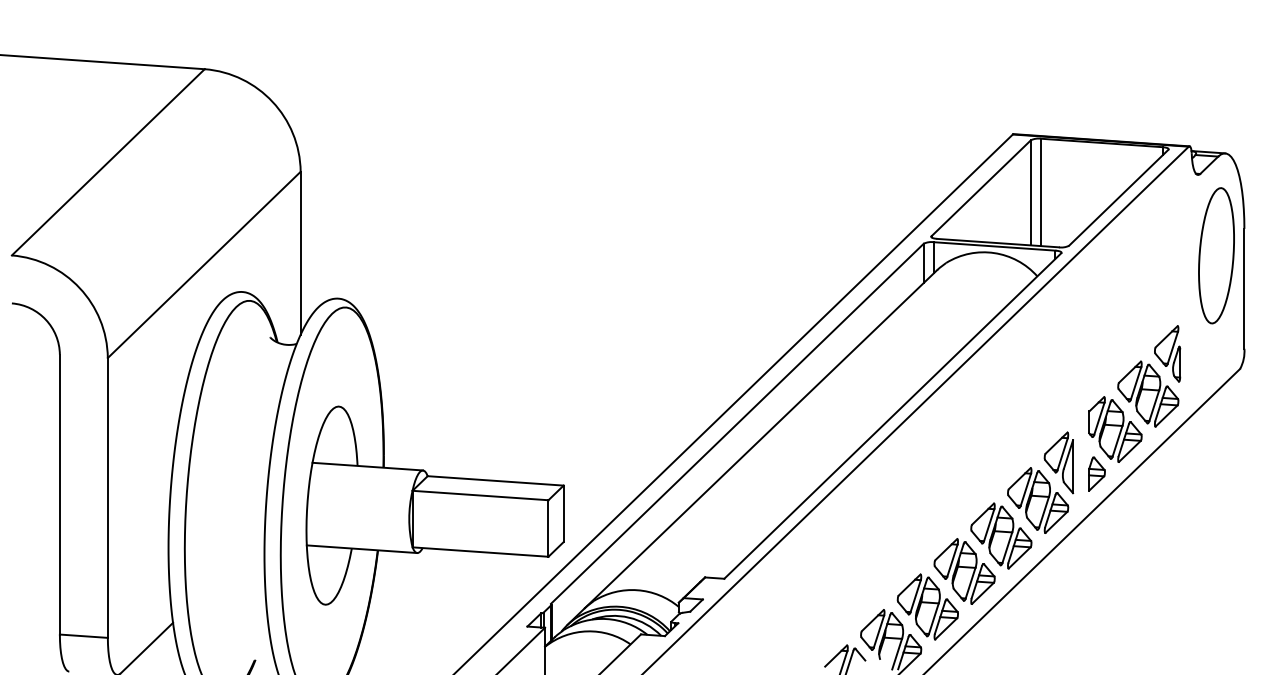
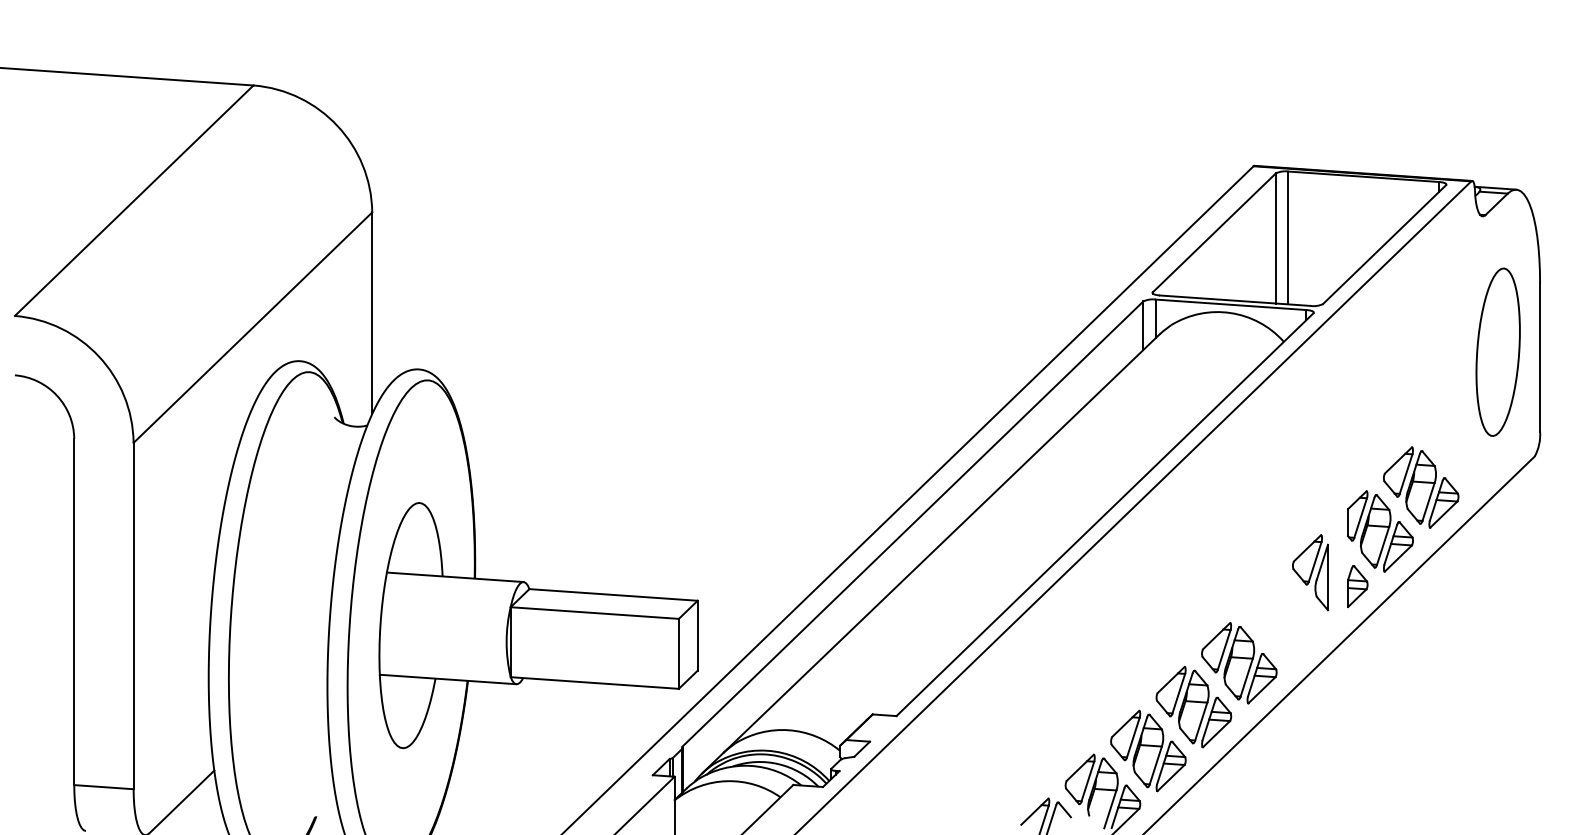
part: (1216, 255) -> (1498, 351), moved
part: (1167, 353) -> (1444, 437), removed
part: (1038, 500) -> (1285, 619), removed

